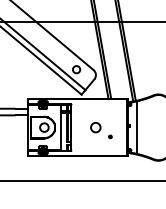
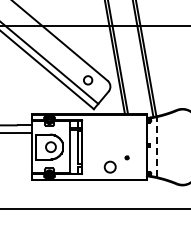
circle: (95, 127) -> (109, 166), moved
line: (136, 127) -> (157, 146), solid -> dashed

